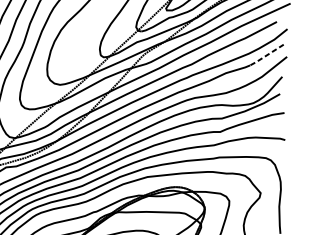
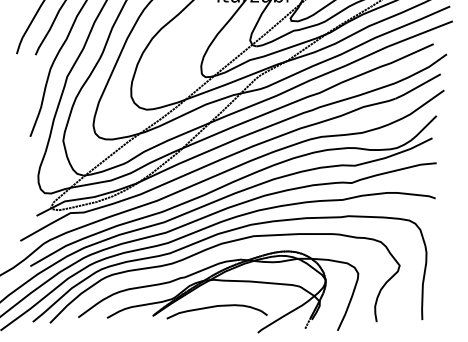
line: (266, 55) -> (417, 87), dashed -> solid

